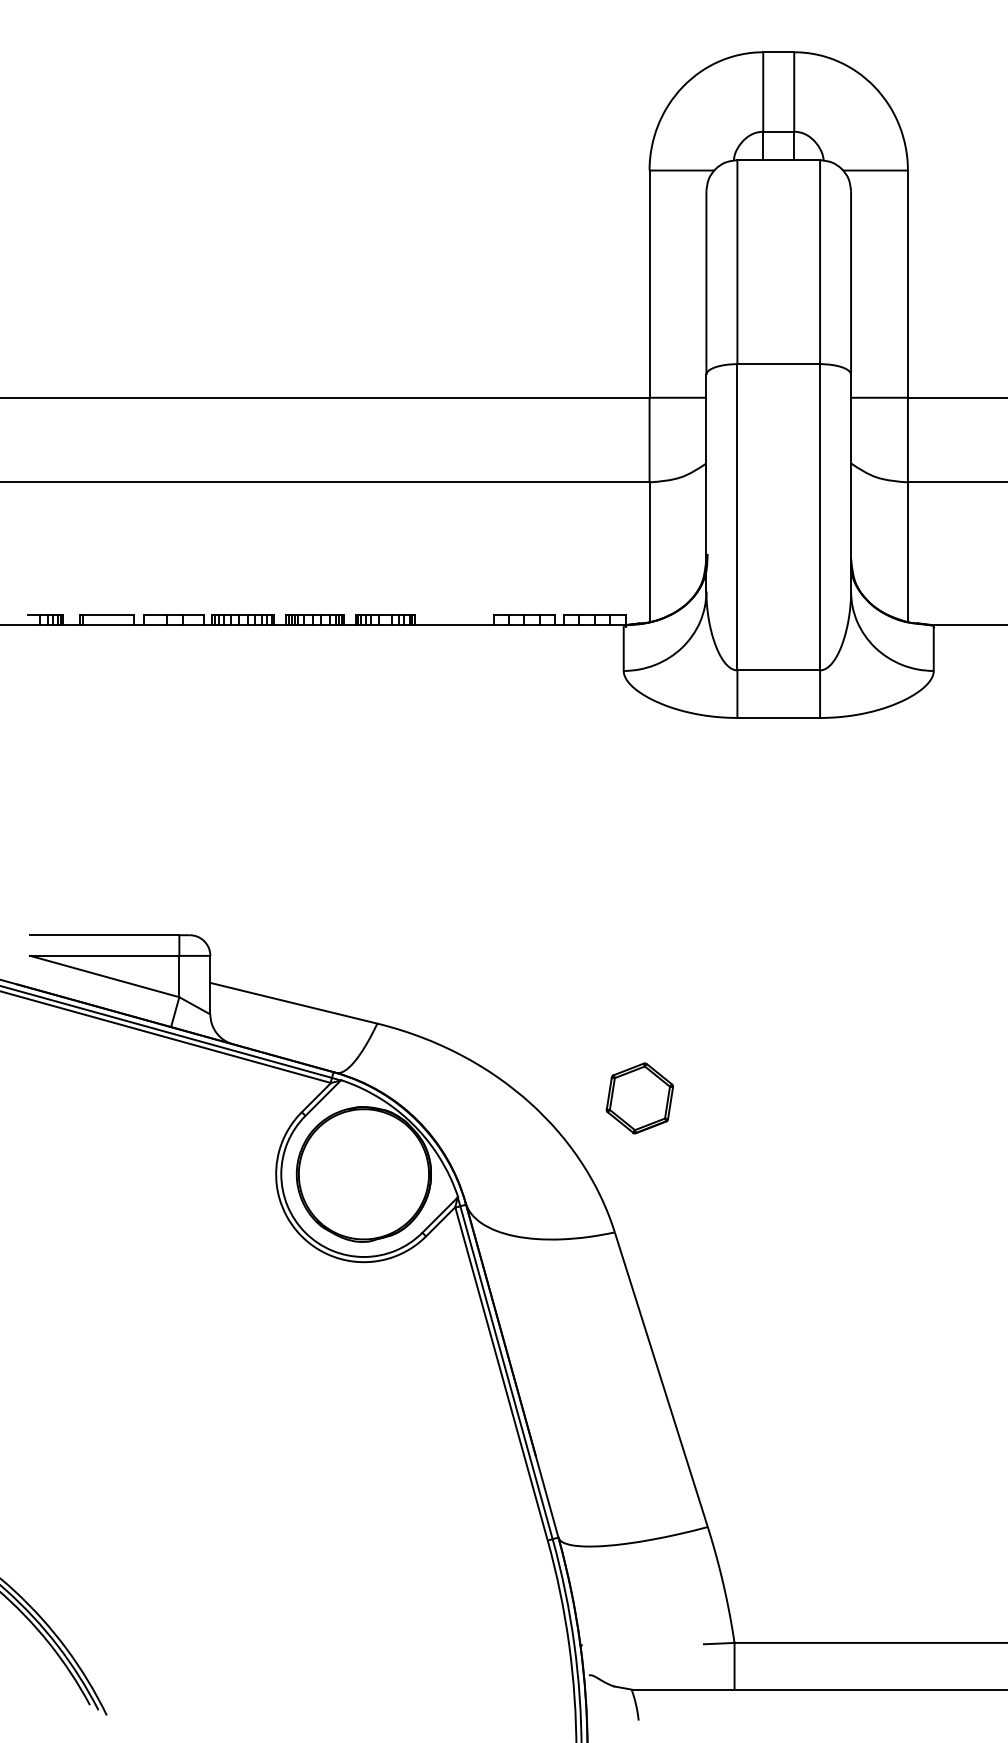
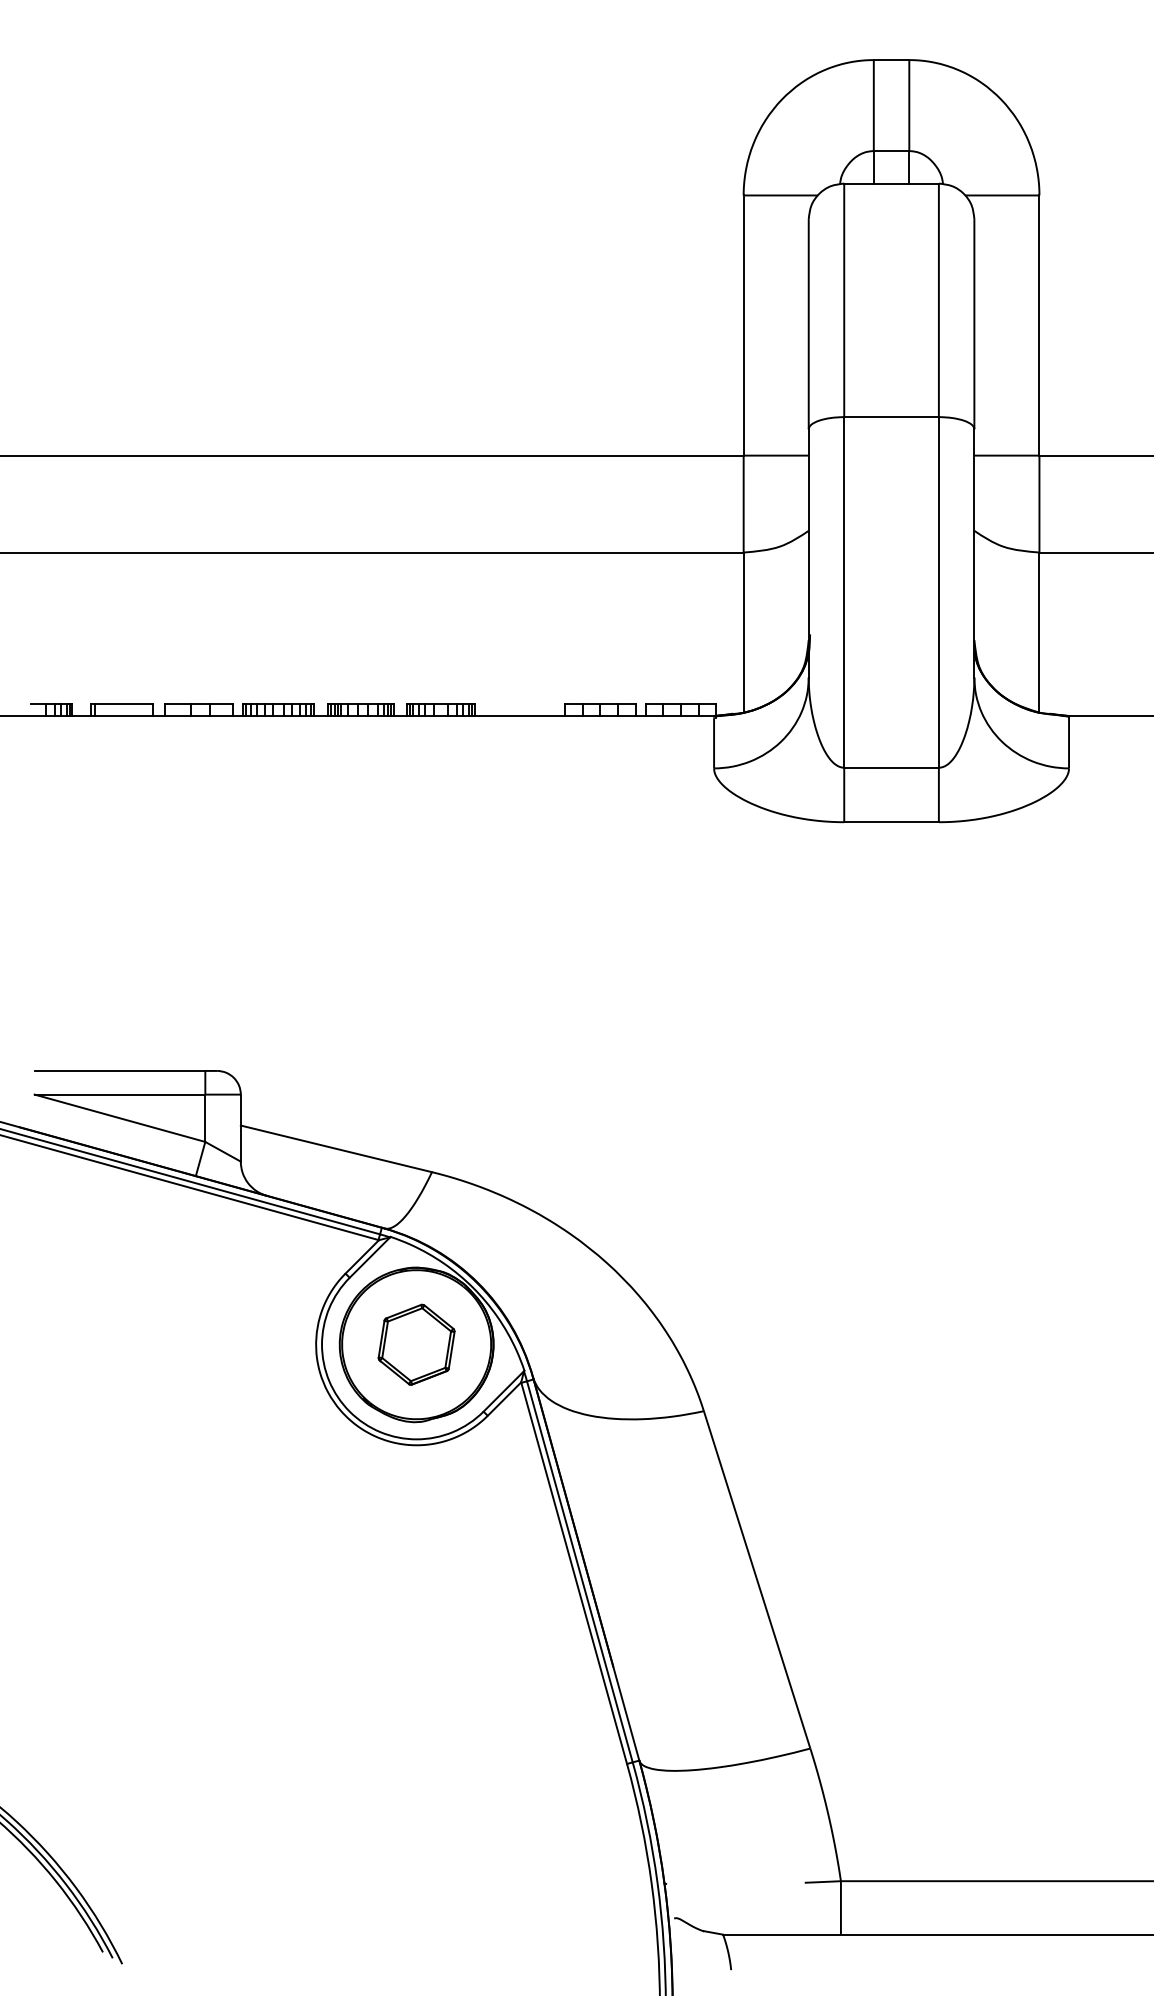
part: (639, 1098) -> (416, 1344), moved

